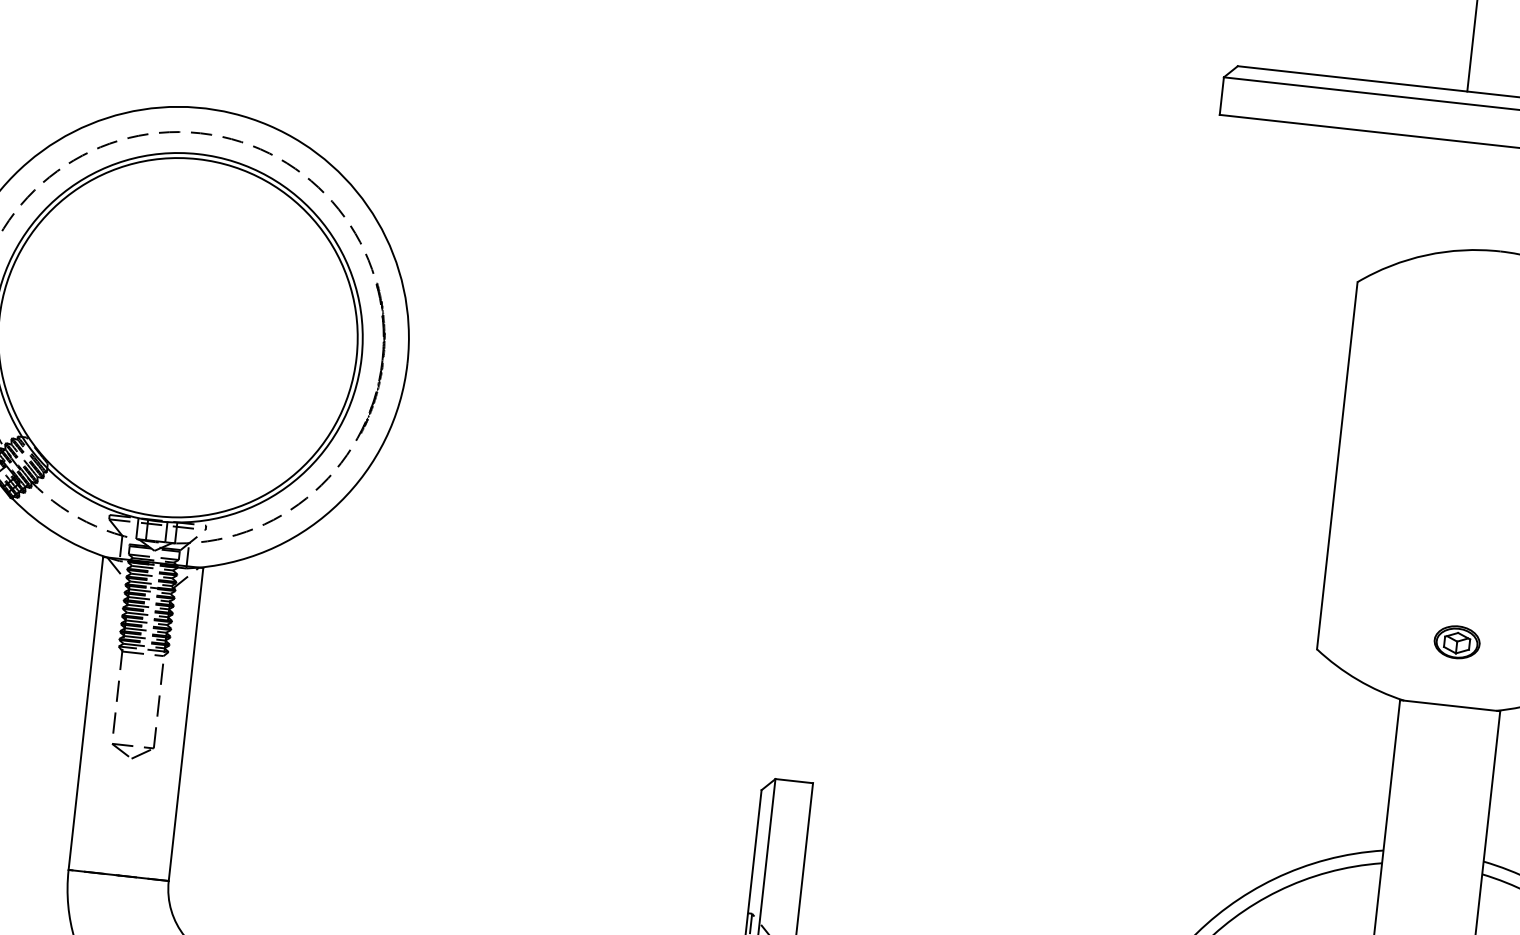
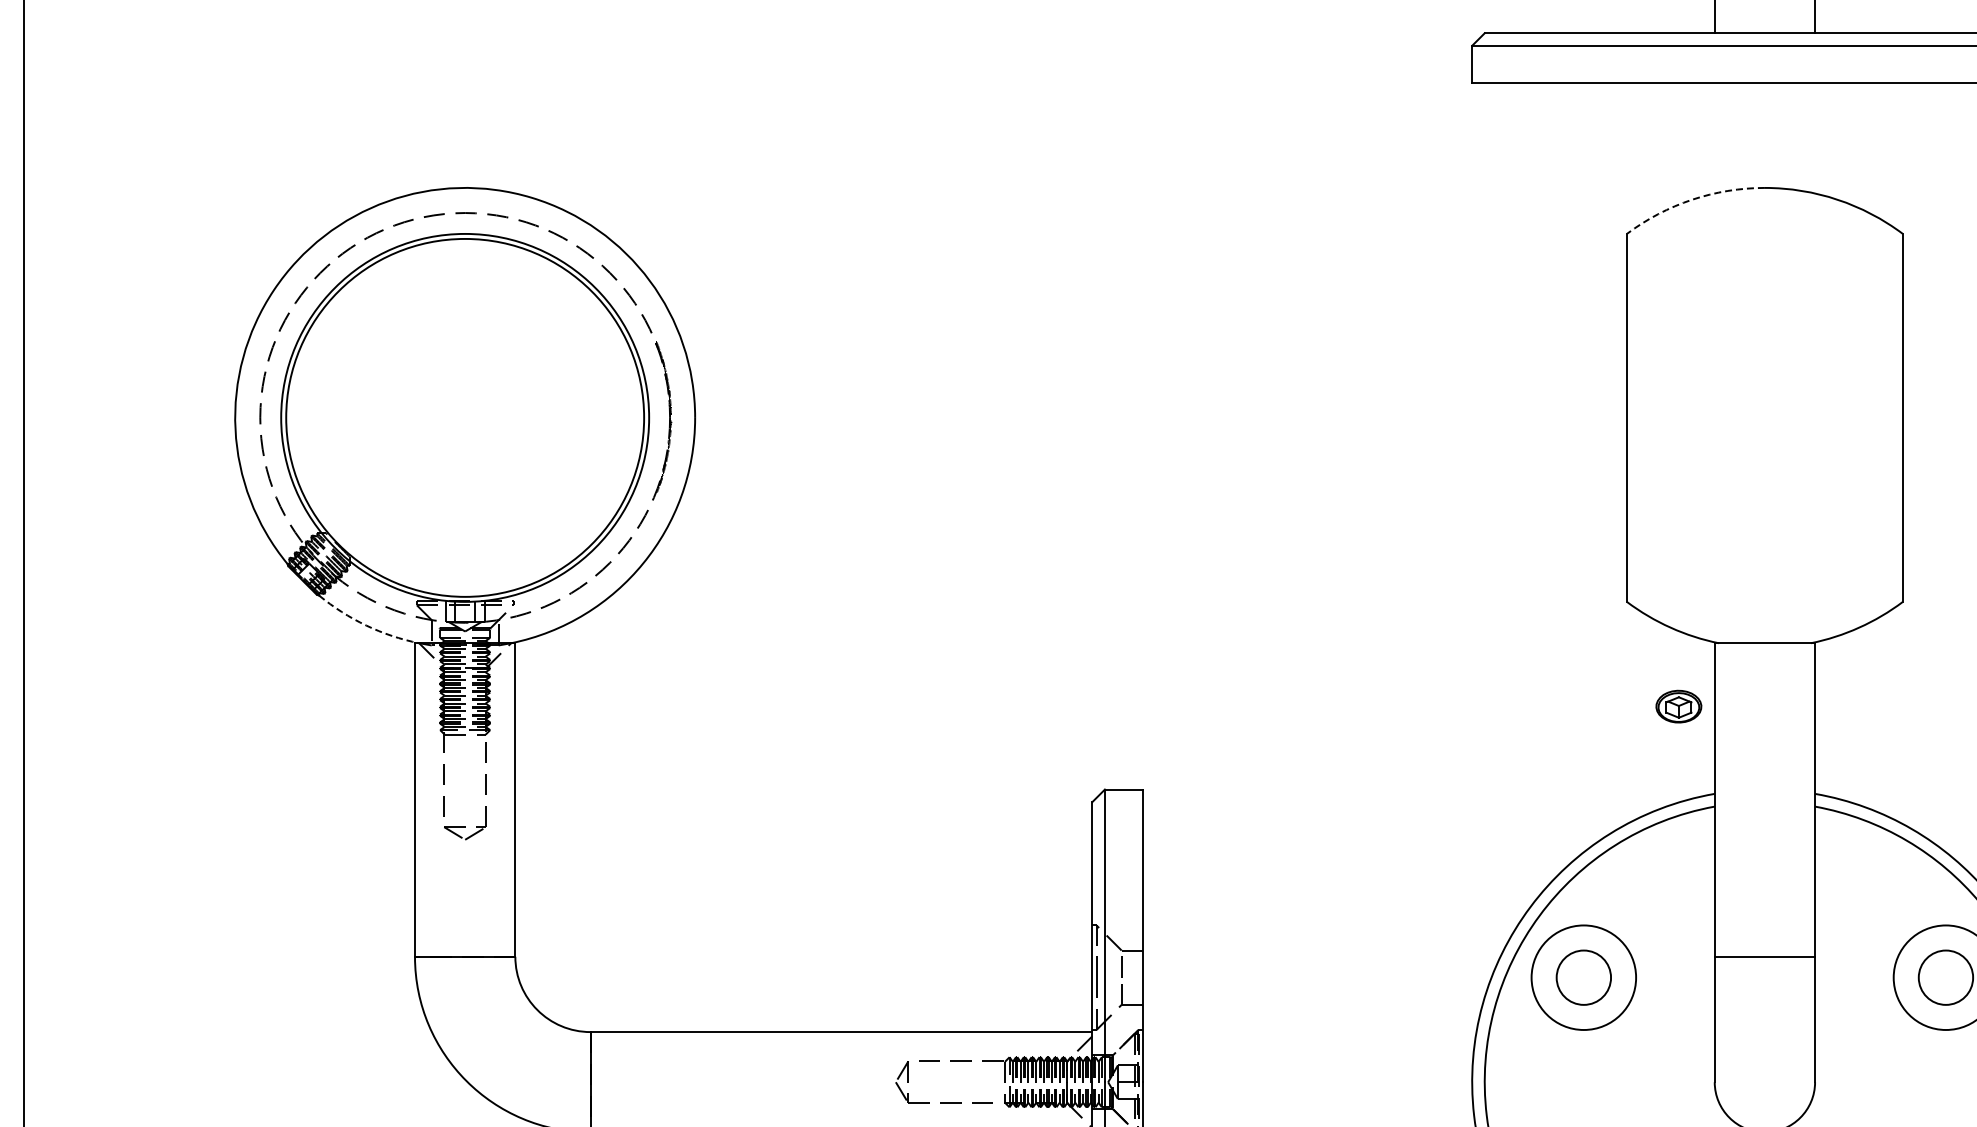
arc: (1426, 255) -> (1692, 199), solid -> dashed
arc: (56, 534) -> (366, 625), solid -> dashed
part: (1456, 642) -> (1678, 706), moved

